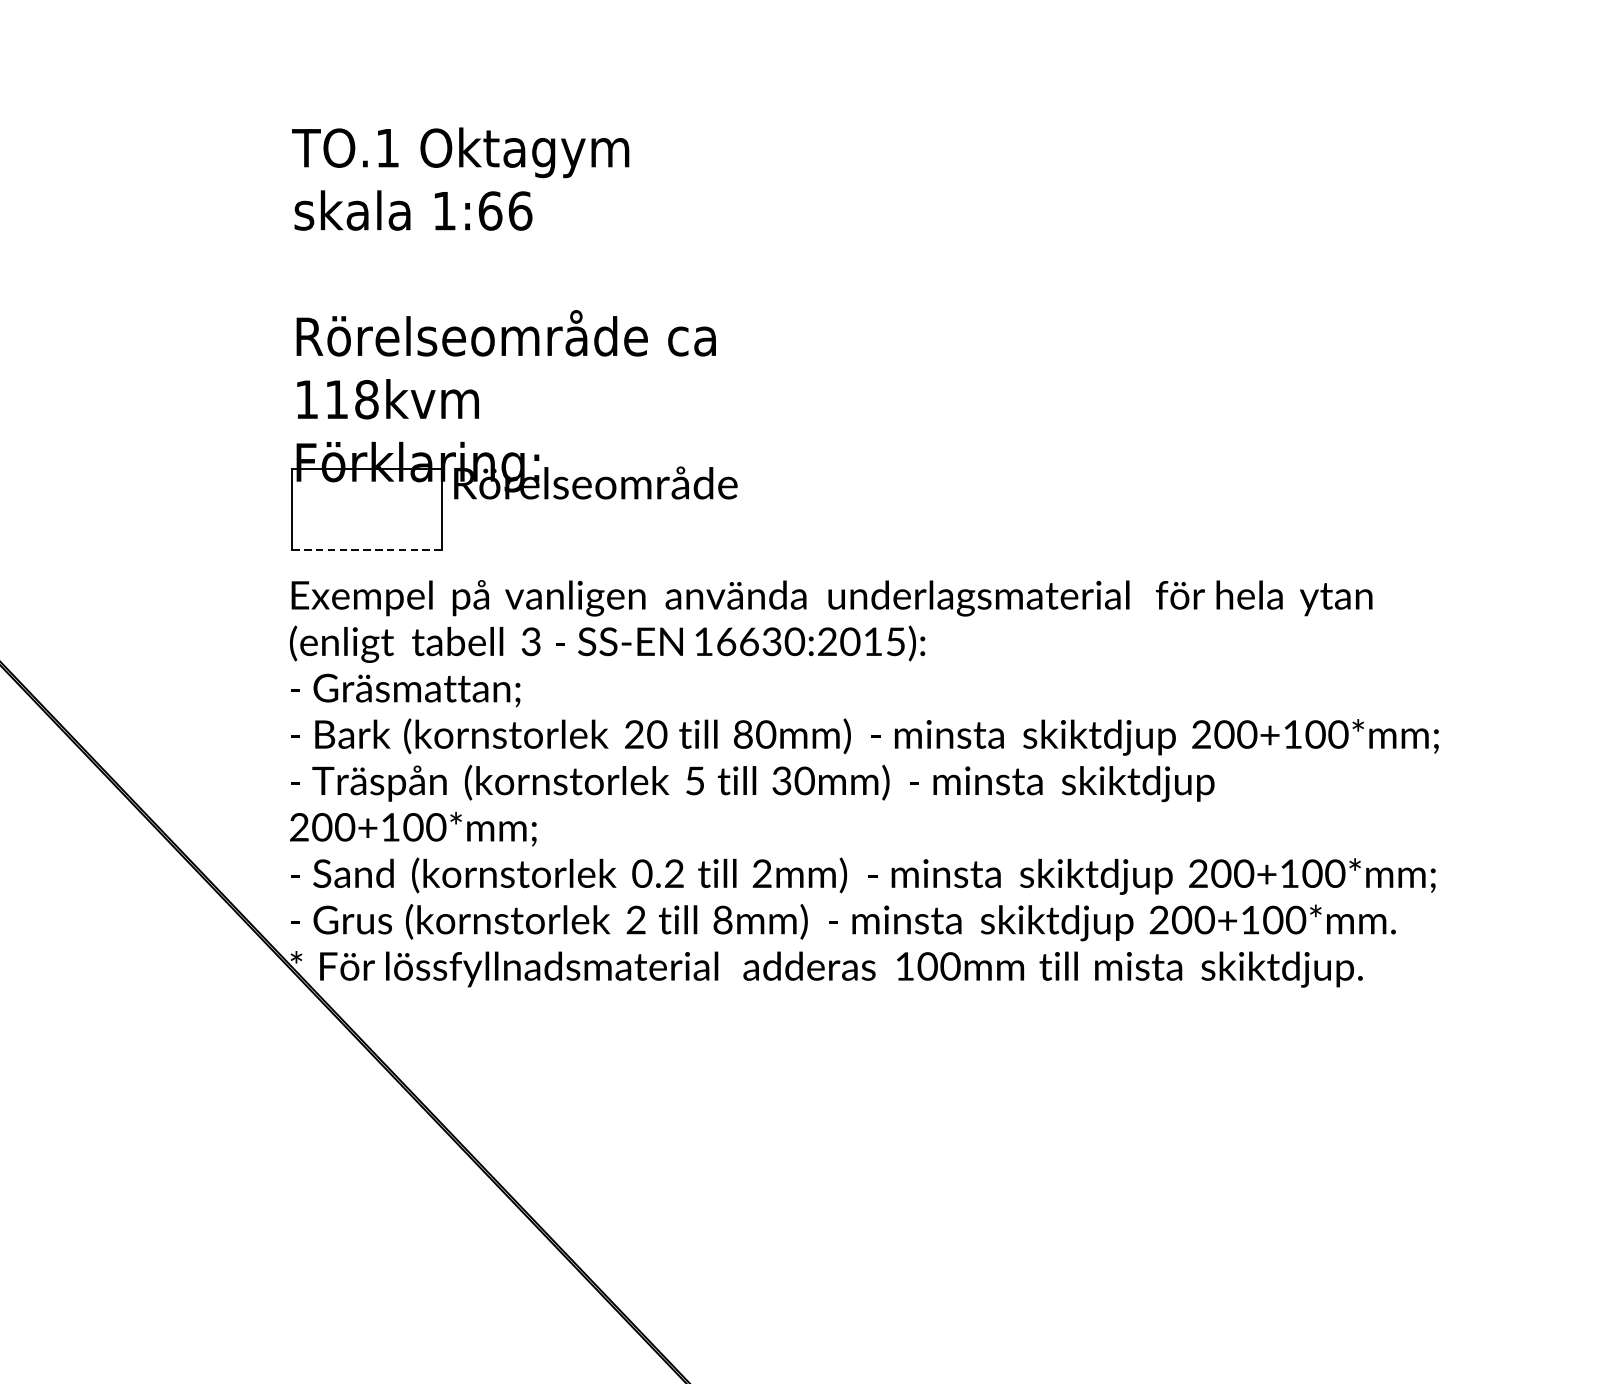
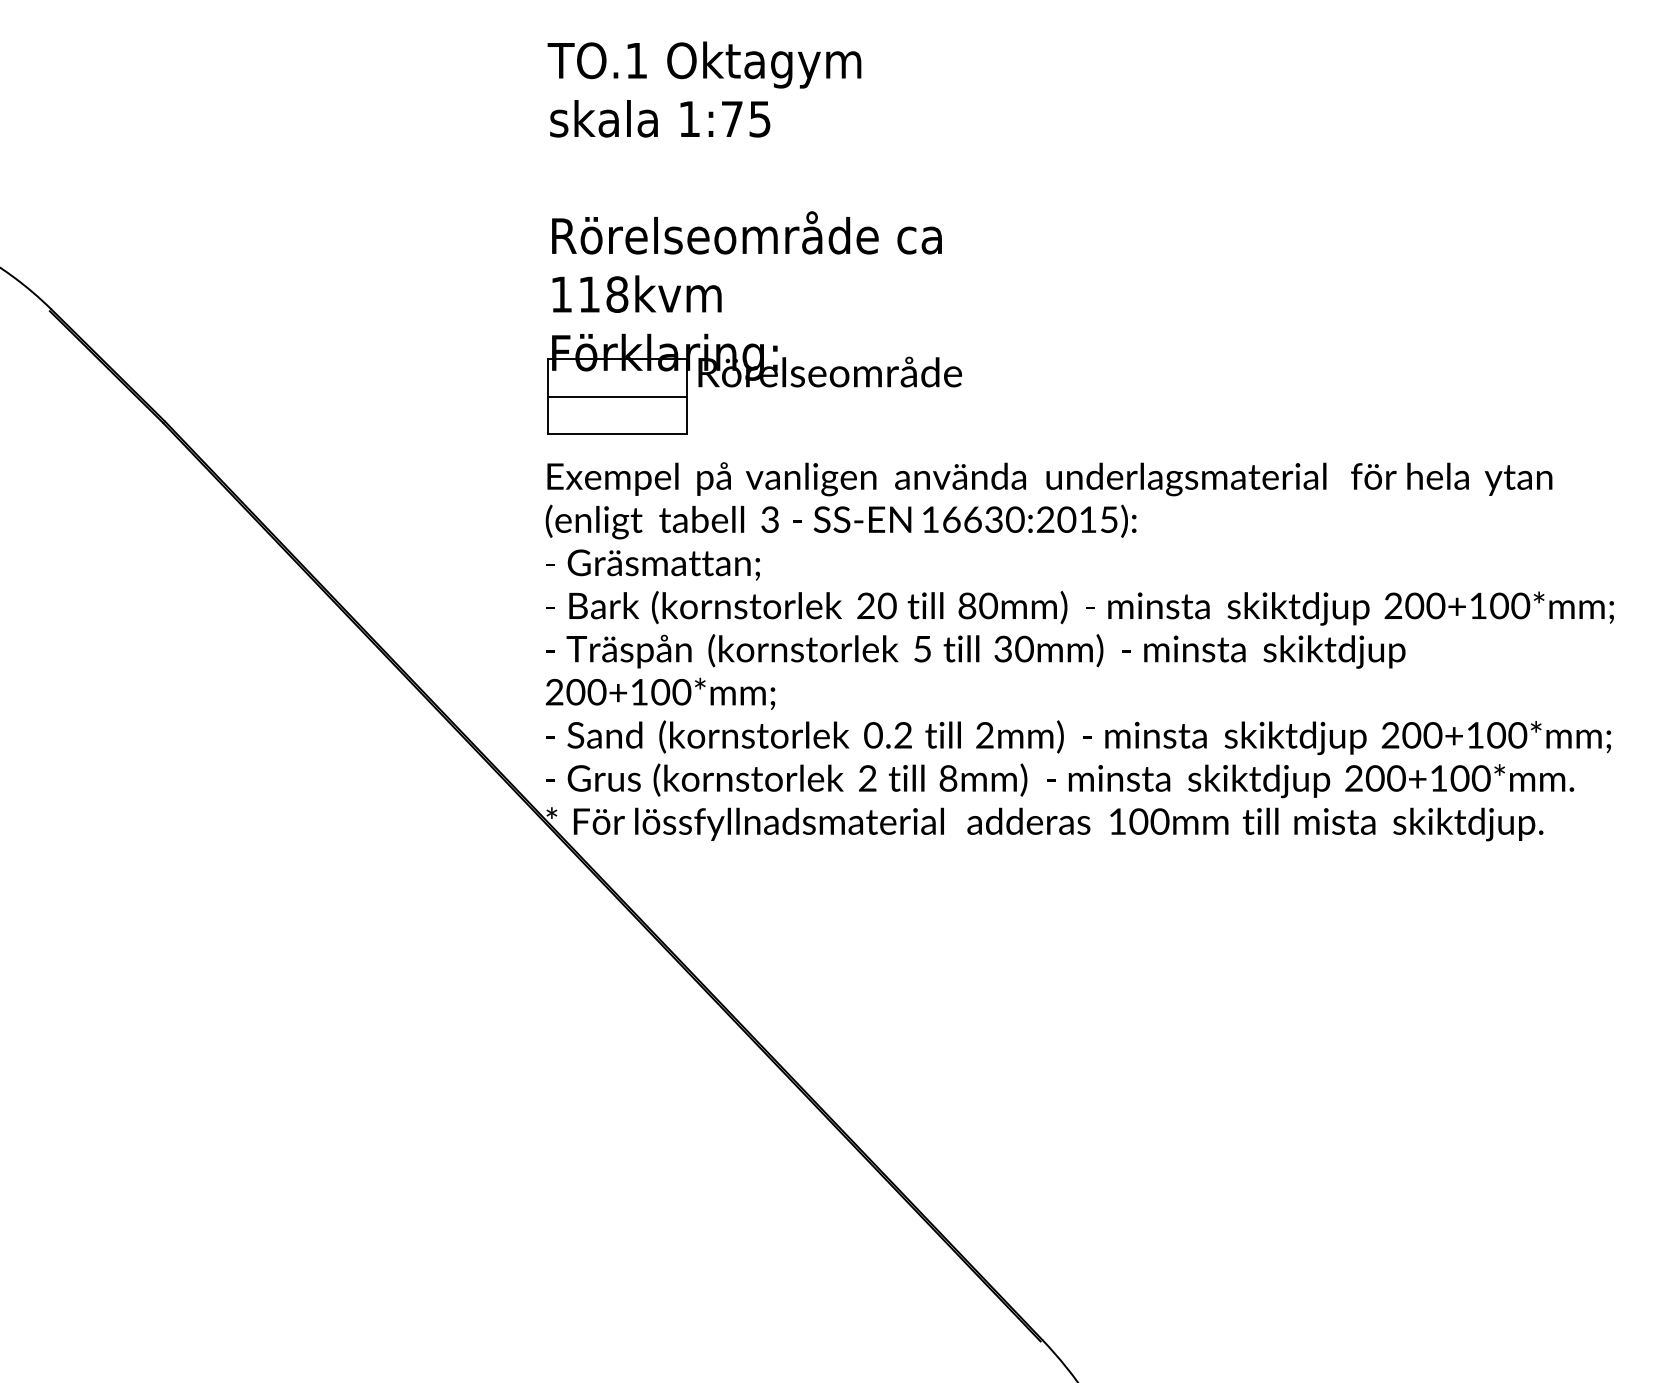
text: (505, 210) -> (746, 118), 1:66 -> 1:75
line: (365, 509) -> (616, 396), added
line: (367, 550) -> (617, 434), dashed -> solid

